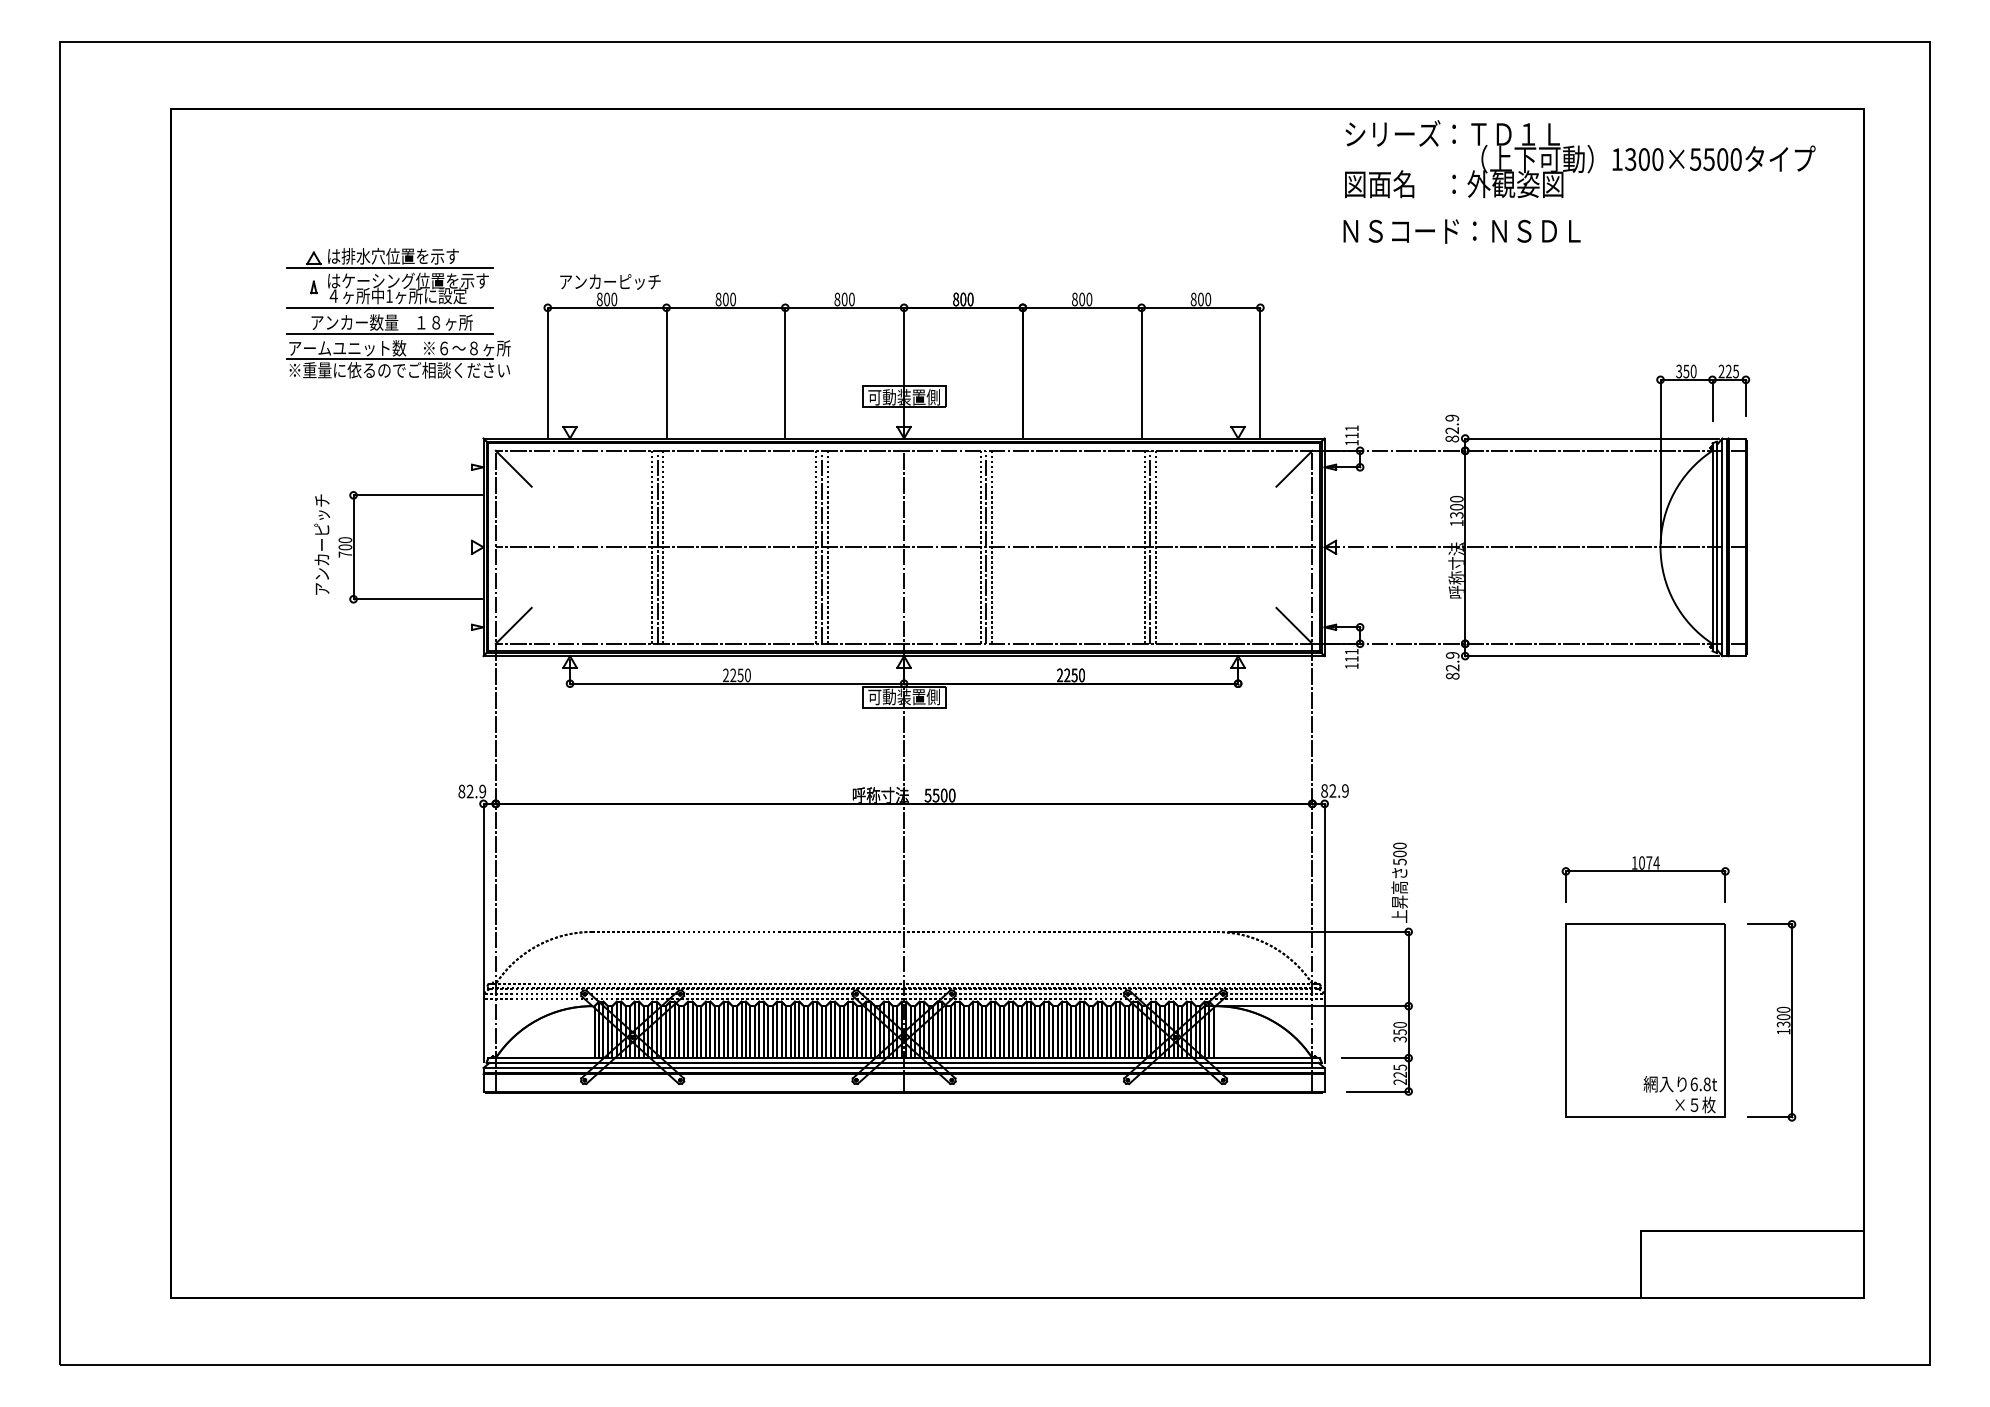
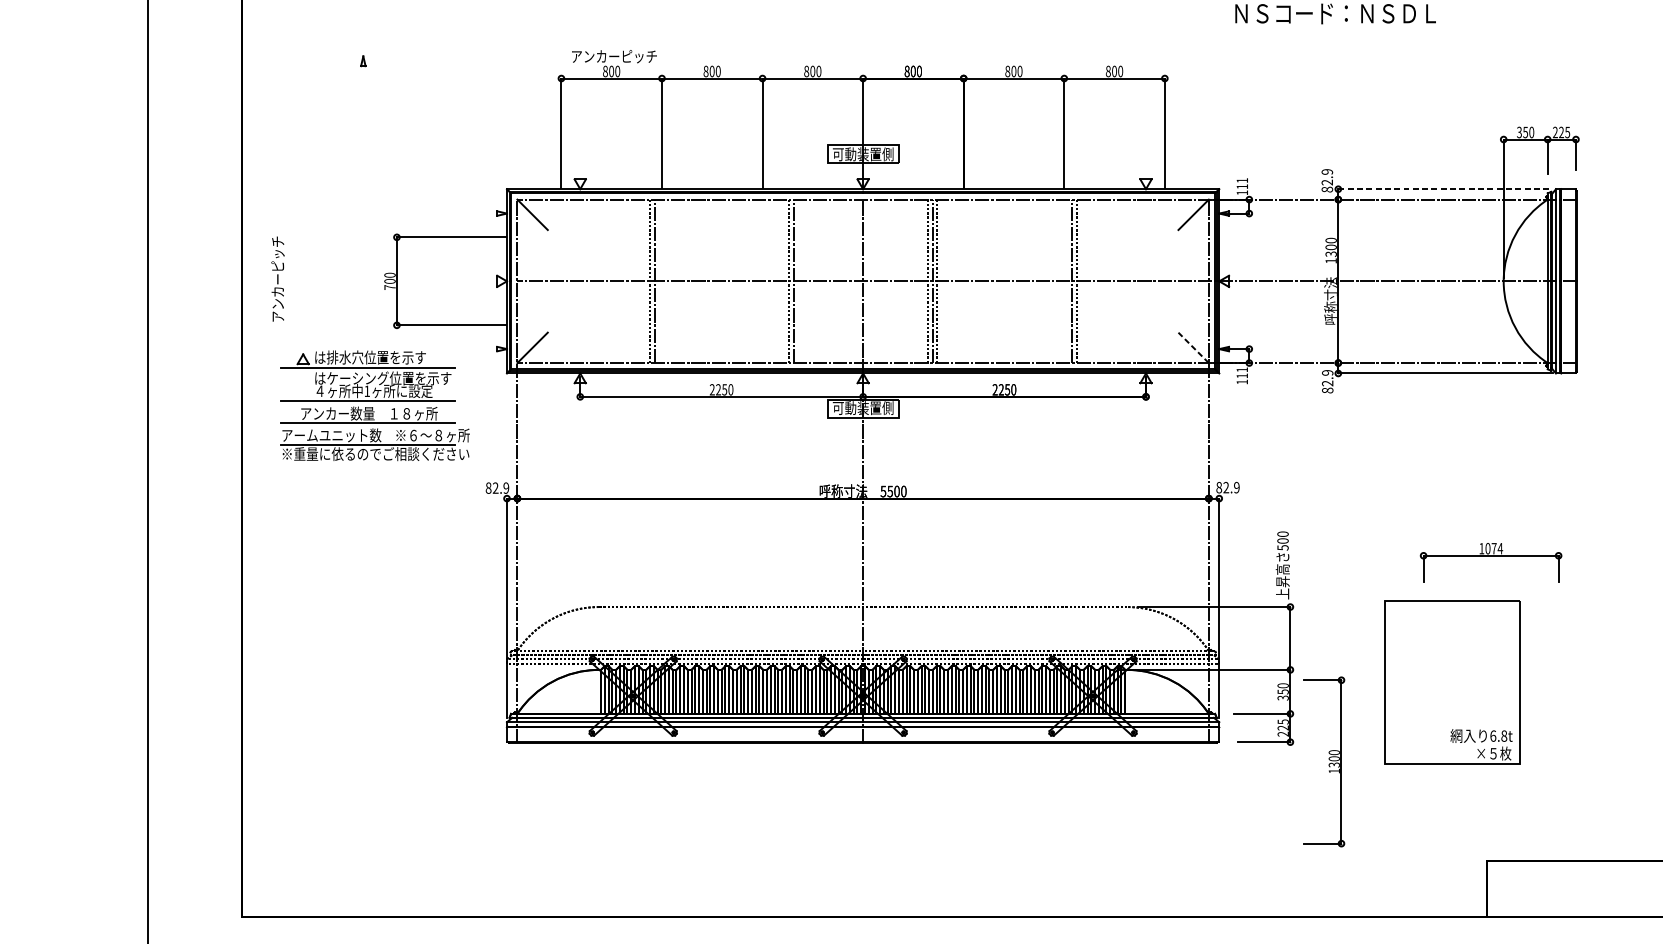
part: (398, 313) -> (374, 405), moved
line: (1592, 438) -> (1446, 189), solid -> dashed
text: (321, 544) -> (277, 278), moved
line: (663, 546) -> (659, 280), removed
line: (827, 546) -> (798, 280), removed
line: (1144, 546) -> (1066, 280), removed
line: (1294, 625) -> (1193, 347), solid -> dashed
part: (1645, 1020) -> (1452, 682), moved
part: (1771, 1020) -> (1324, 761), moved

